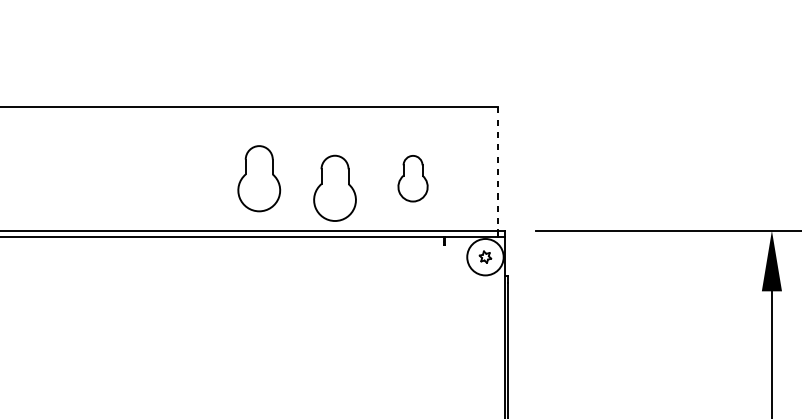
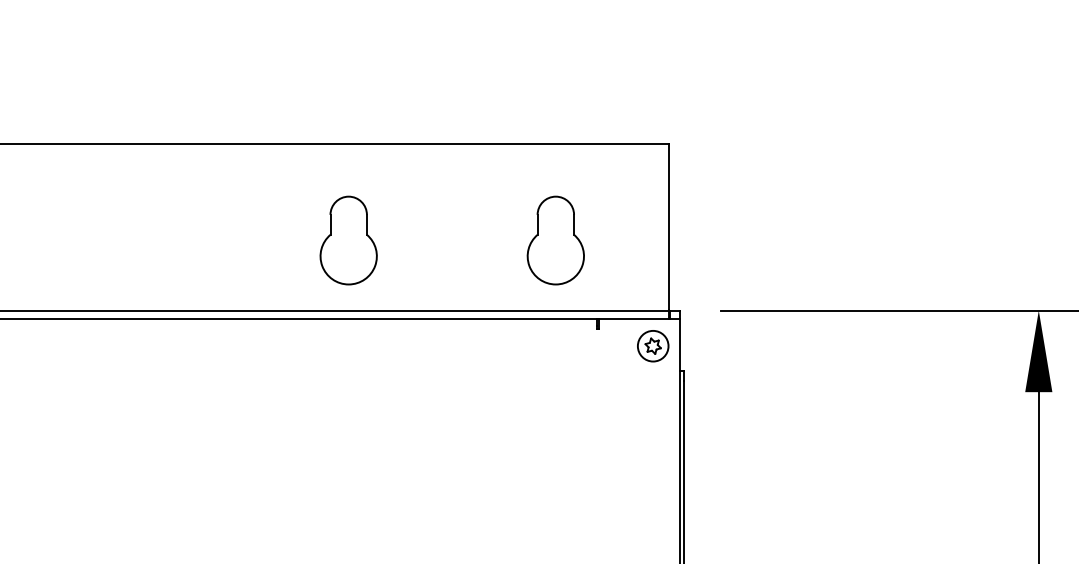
line: (497, 169) -> (669, 227), dashed -> solid
part: (412, 178) -> (555, 240), size x1.43
part: (334, 188) -> (450, 253), removed
circle: (484, 256) -> (652, 345), size x0.62

